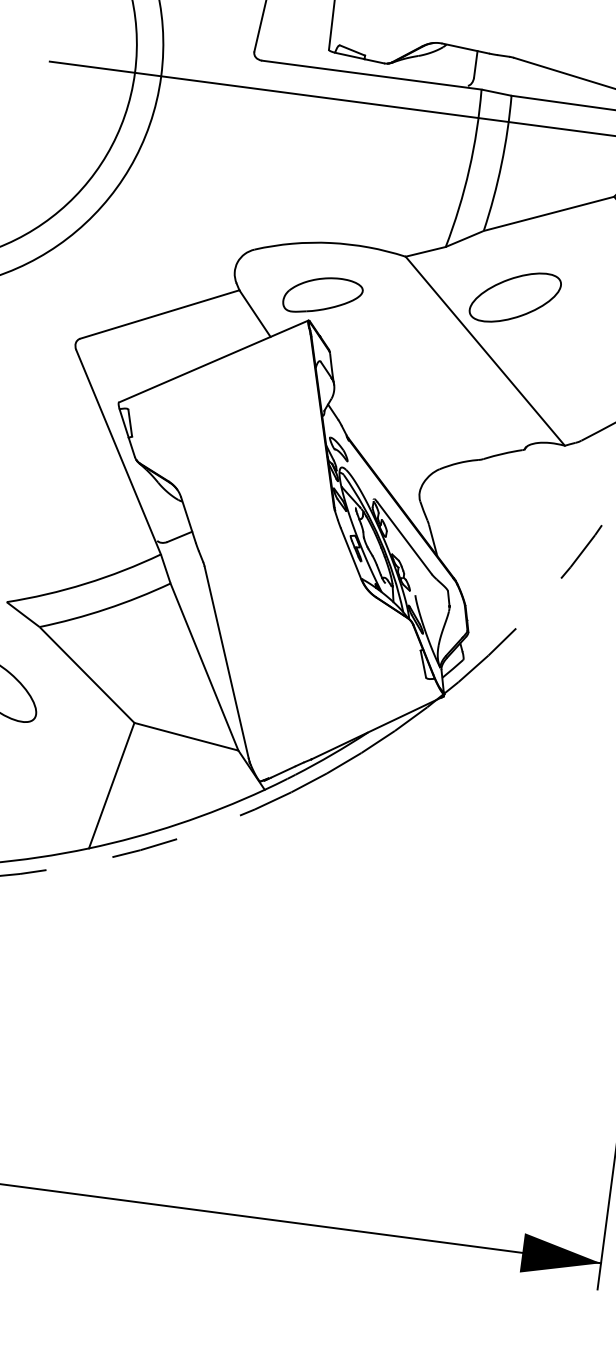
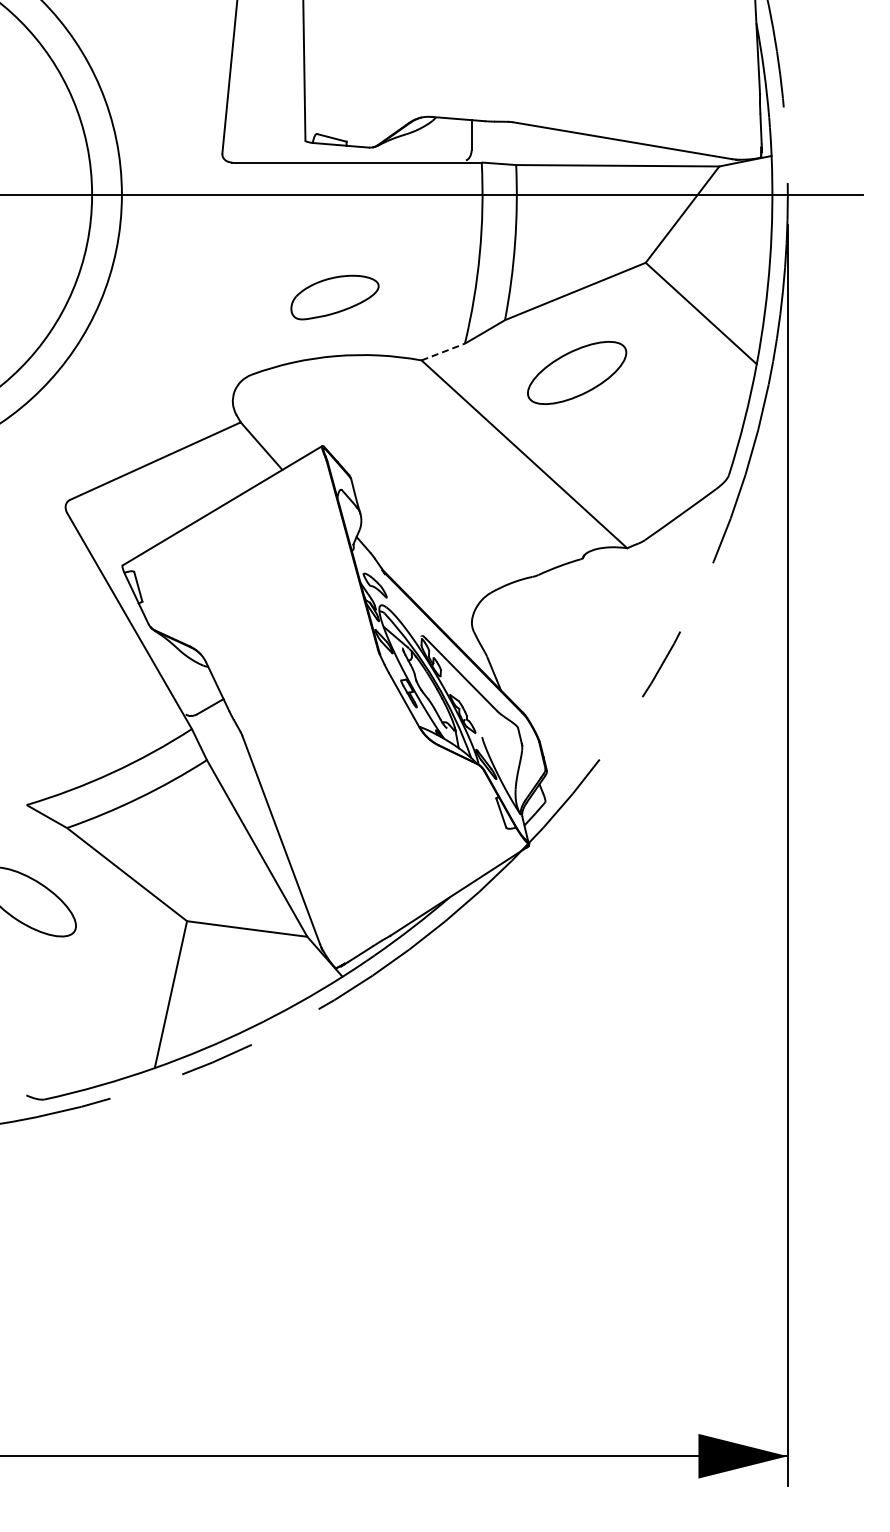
line: (426, 251) -> (443, 351), solid -> dashed
part: (322, 295) -> (334, 297), moved
part: (515, 297) -> (577, 372), moved

